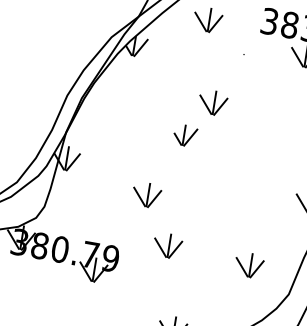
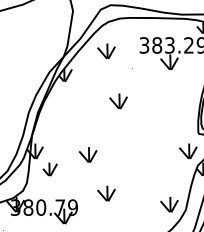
part: (184, 135) -> (49, 169), moved
part: (147, 194) -> (88, 154), moved
part: (249, 265) -> (169, 204), moved

